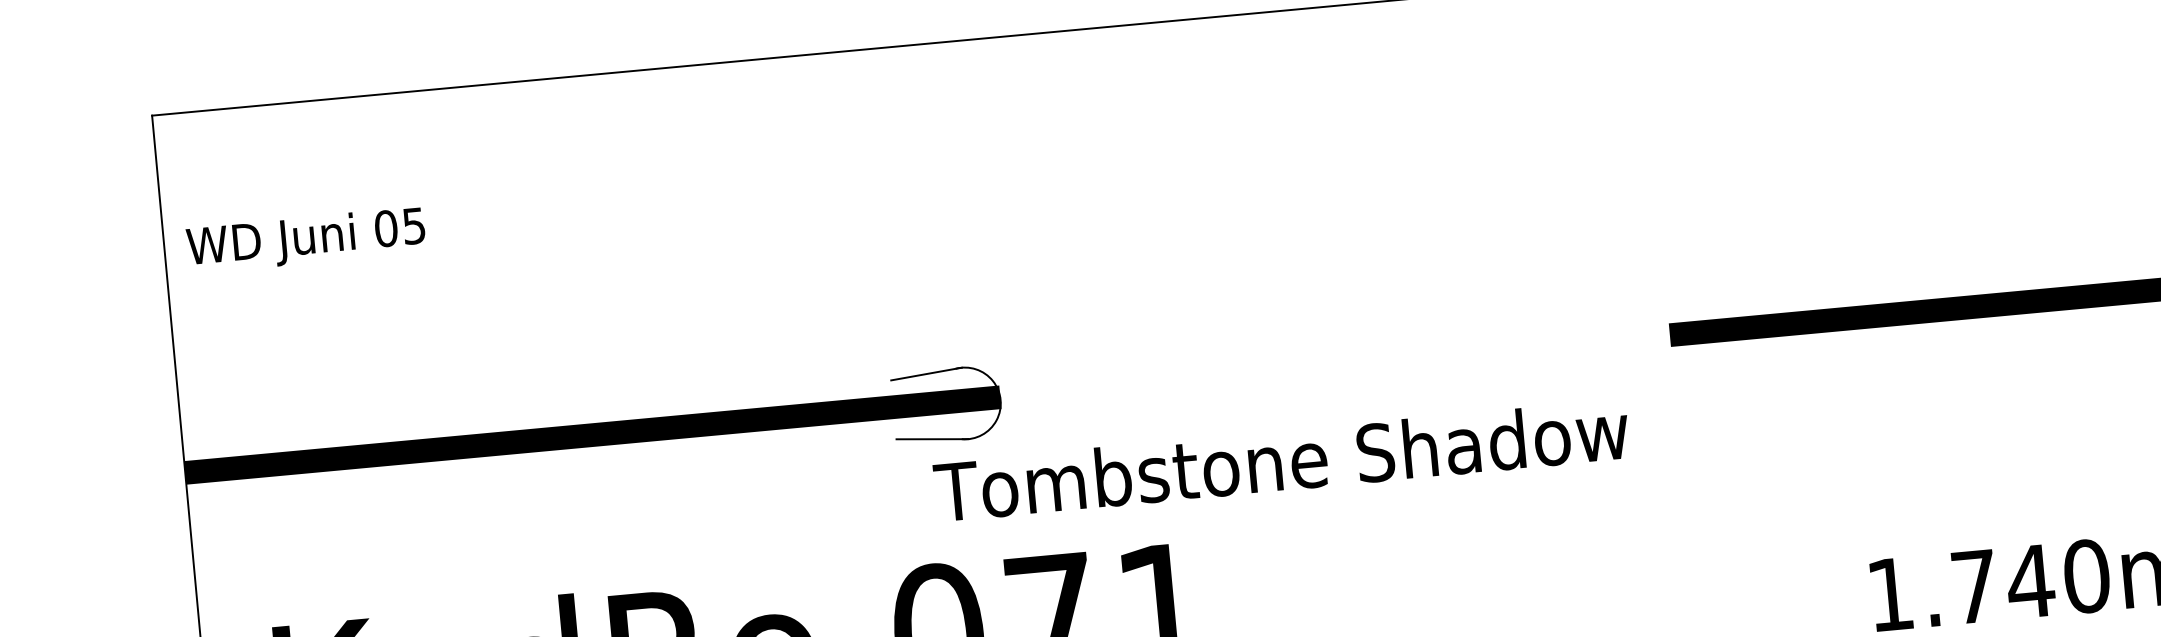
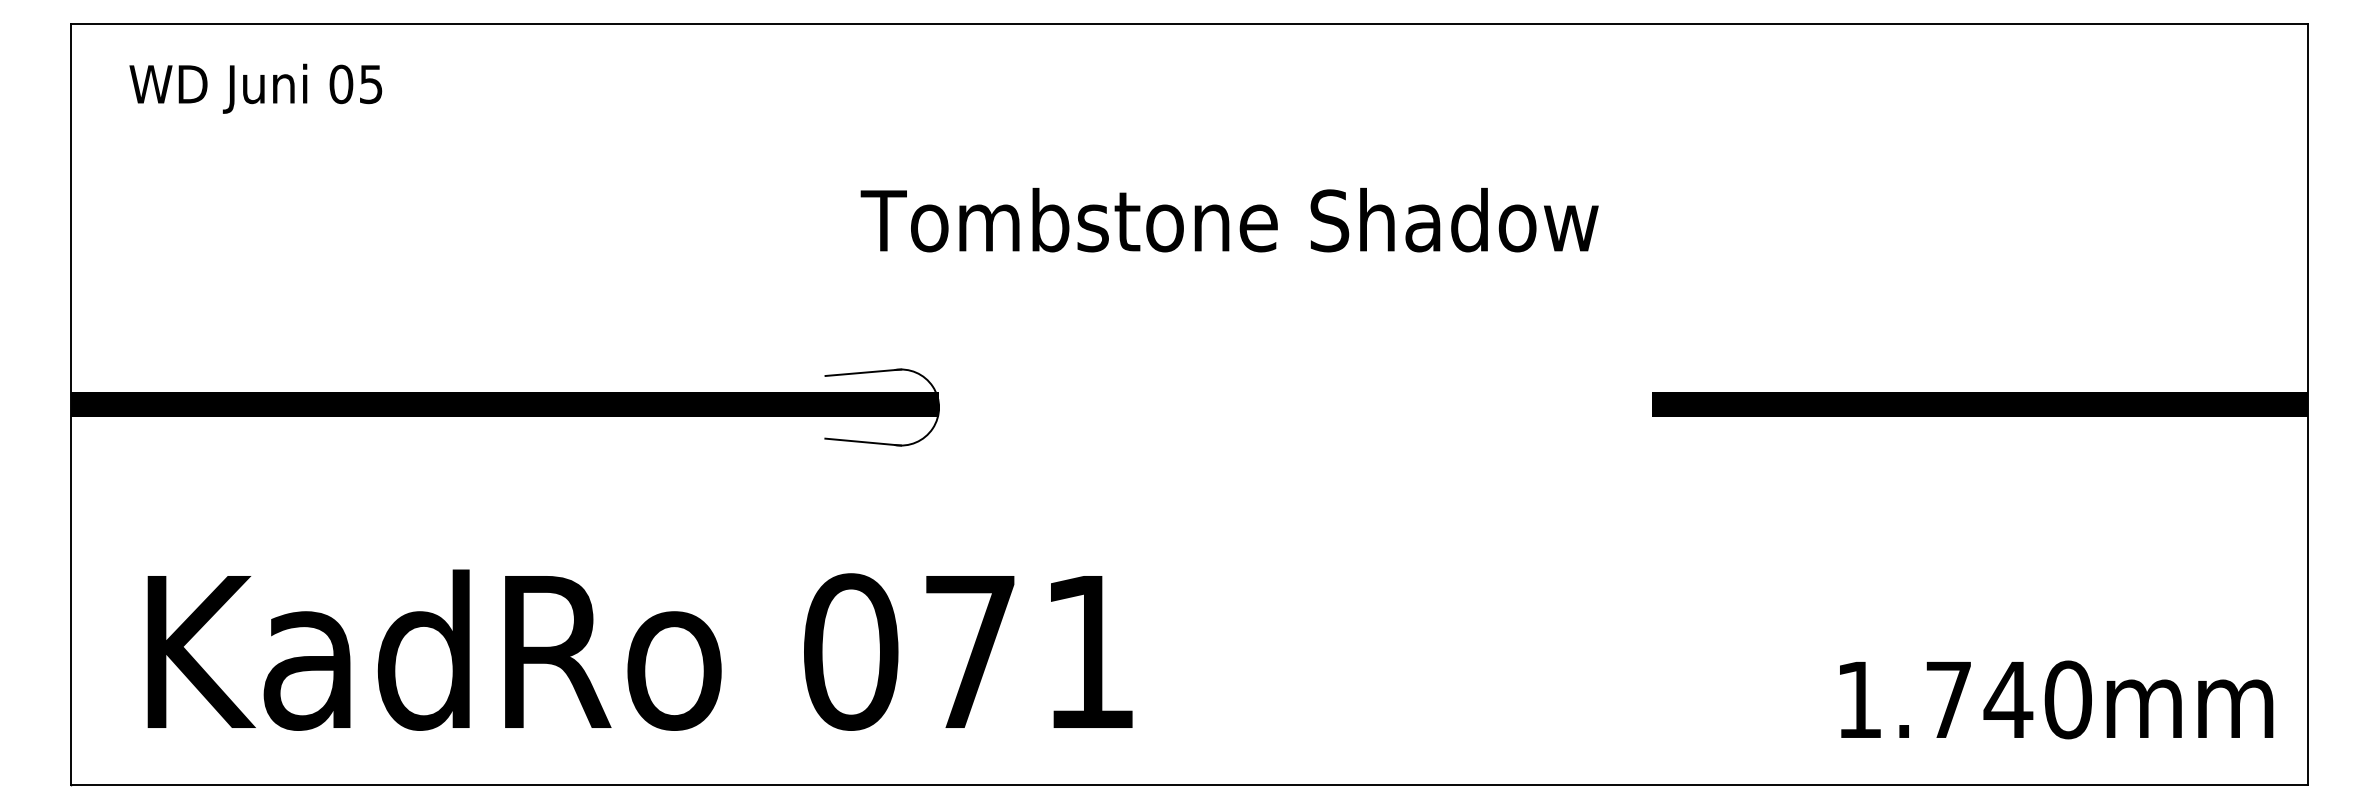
text: (305, 240) -> (255, 88), moved
text: (1281, 461) -> (1229, 220), moved

